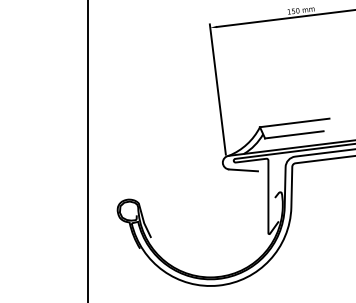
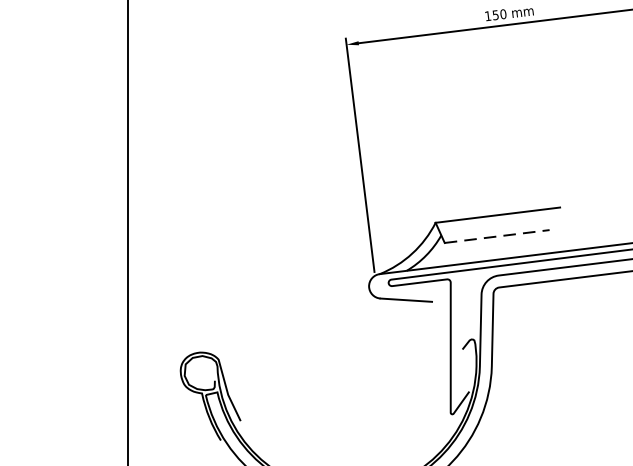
line: (294, 134) -> (497, 235), solid -> dashed

